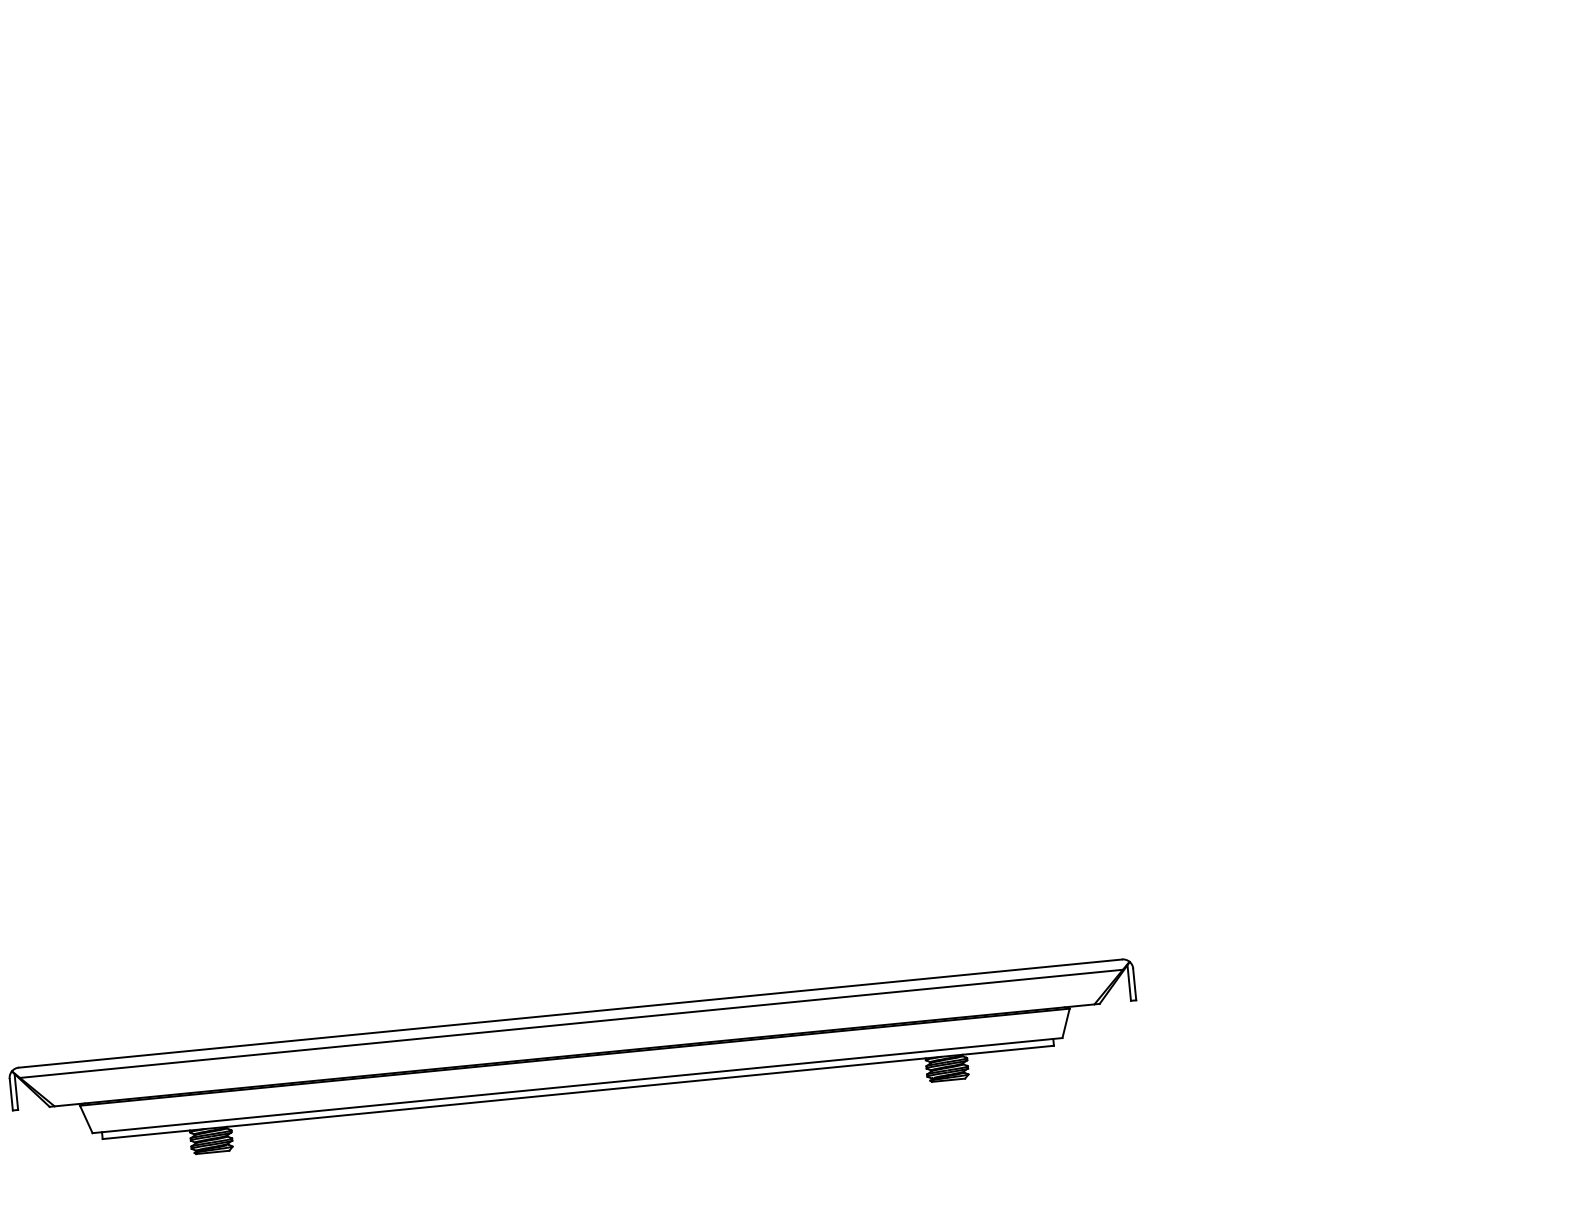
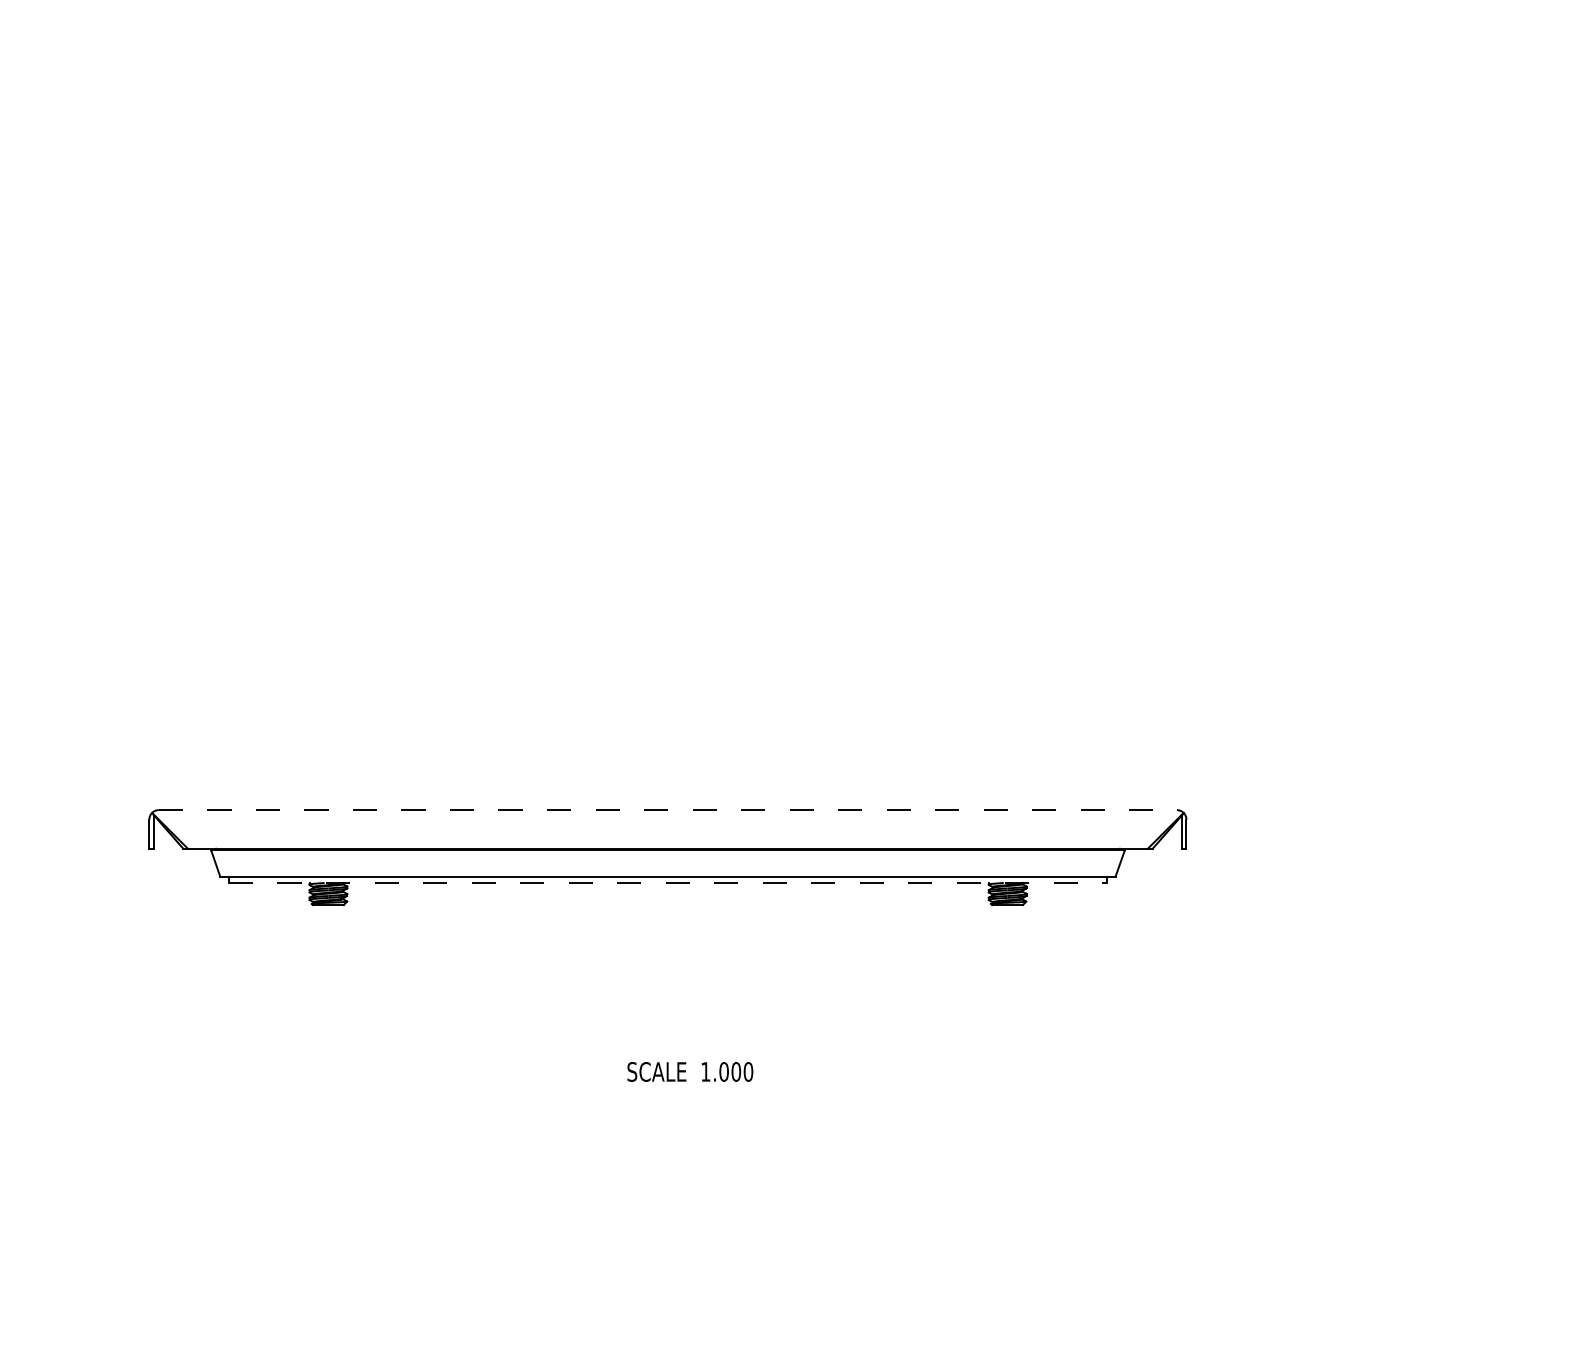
line: (571, 1013) -> (668, 810), solid -> dashed
line: (571, 1023) -> (667, 819), removed
line: (578, 1091) -> (668, 882), solid -> dashed

